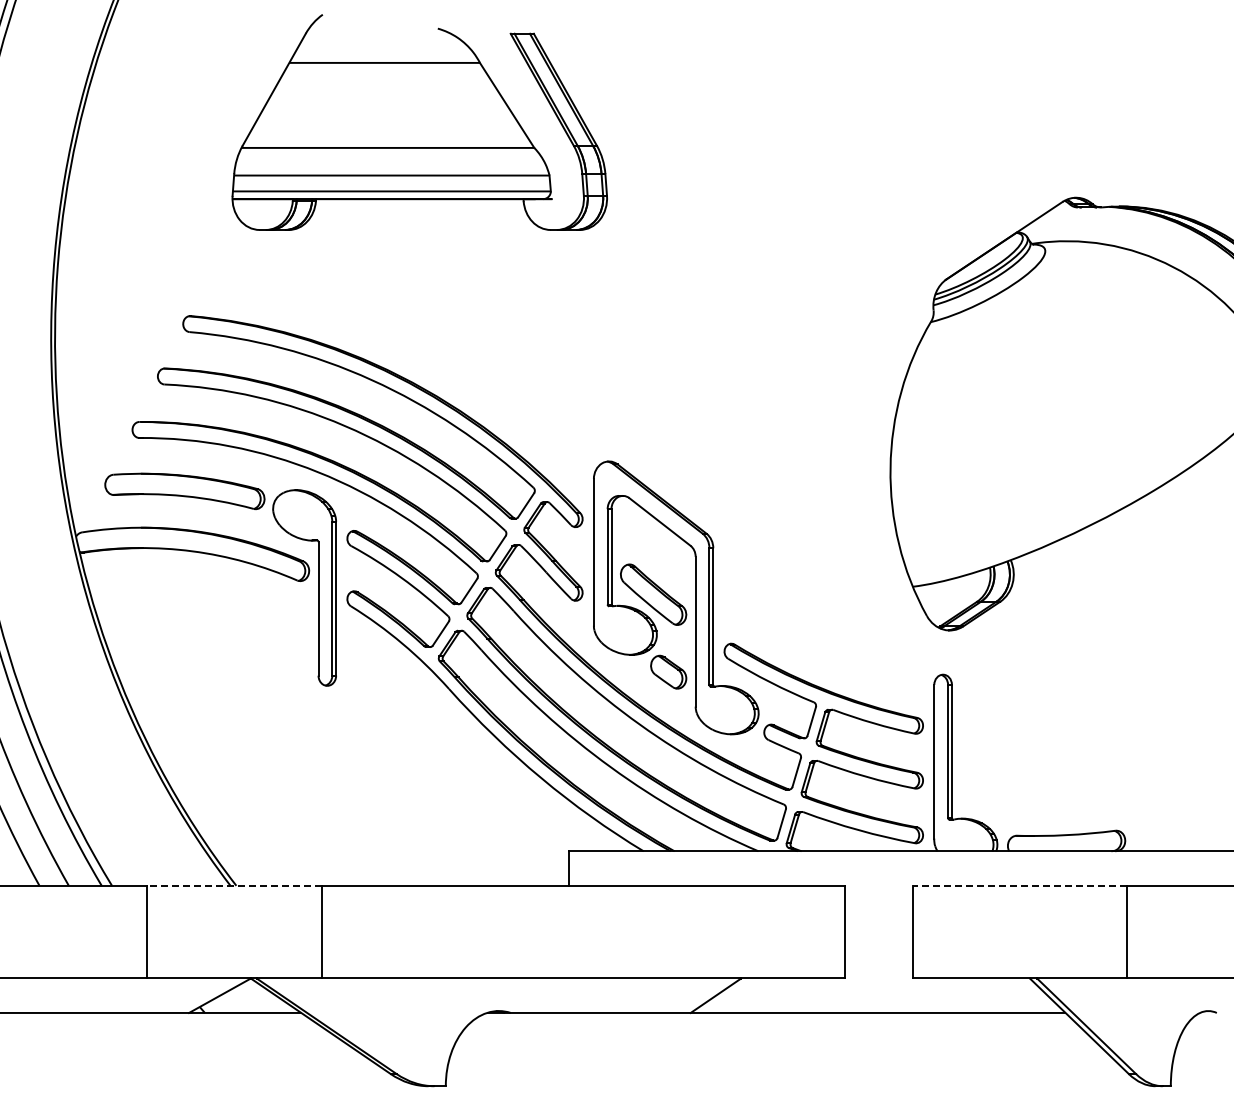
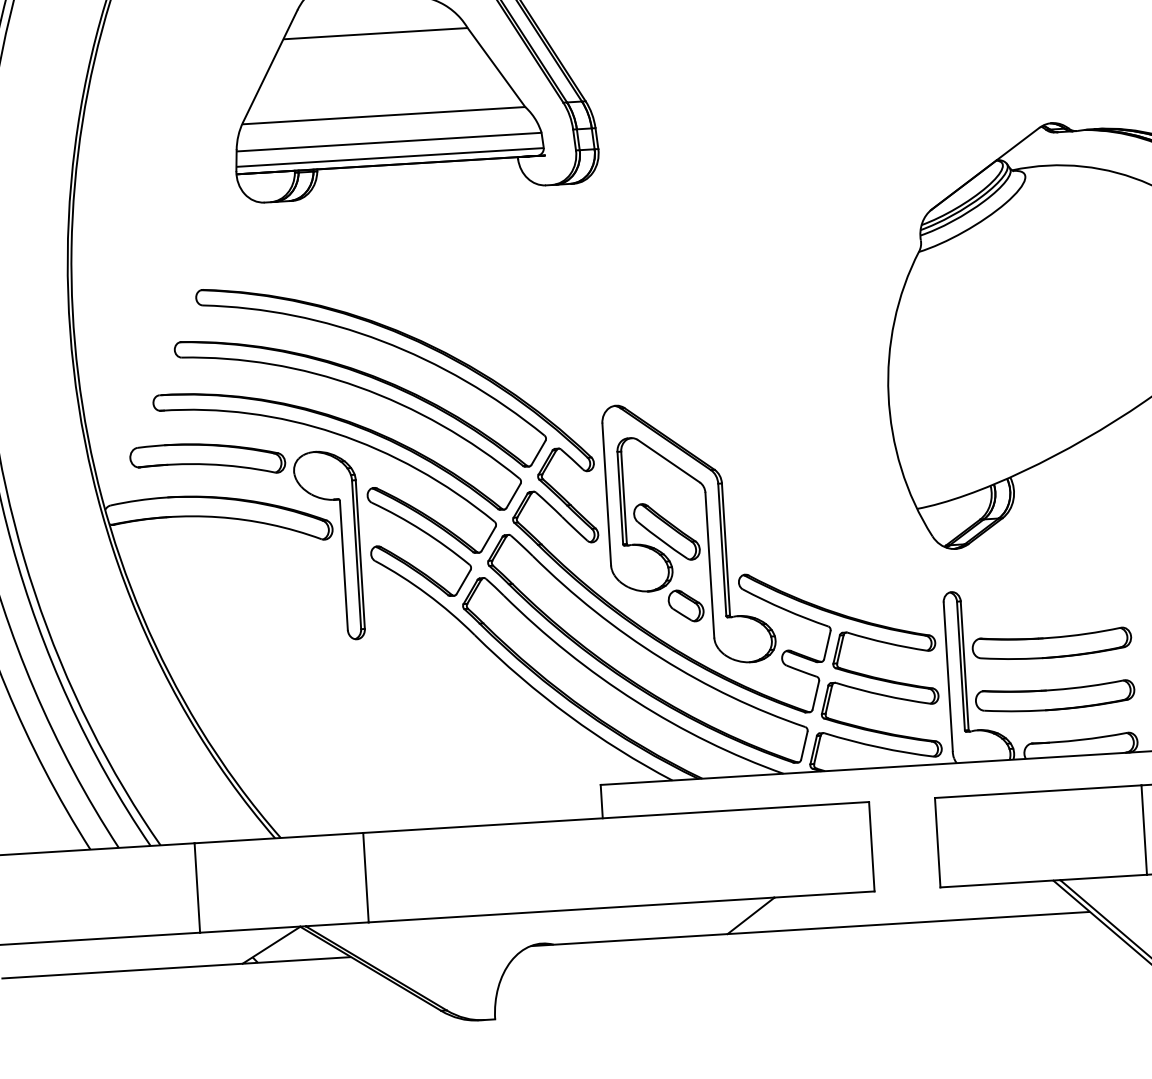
part: (1043, 735) -> (1052, 644), added
part: (1043, 789) -> (1055, 697), added
line: (233, 885) -> (278, 837), dashed -> solid
line: (1019, 885) -> (1037, 791), dashed -> solid

